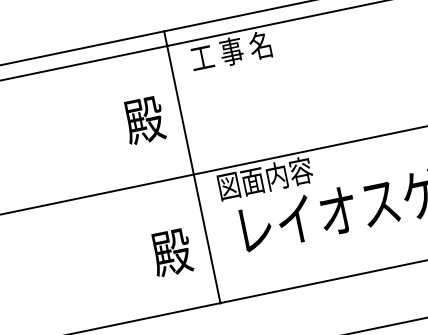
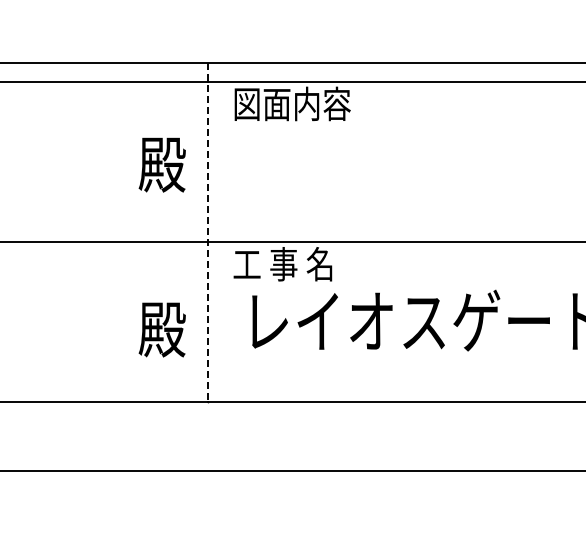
text: (237, 49) -> (291, 103), 工 事 名 -> 図面内容
line: (192, 167) -> (208, 233), solid -> dashed
text: (264, 178) -> (291, 264), 図面内容 -> 工 事 名

